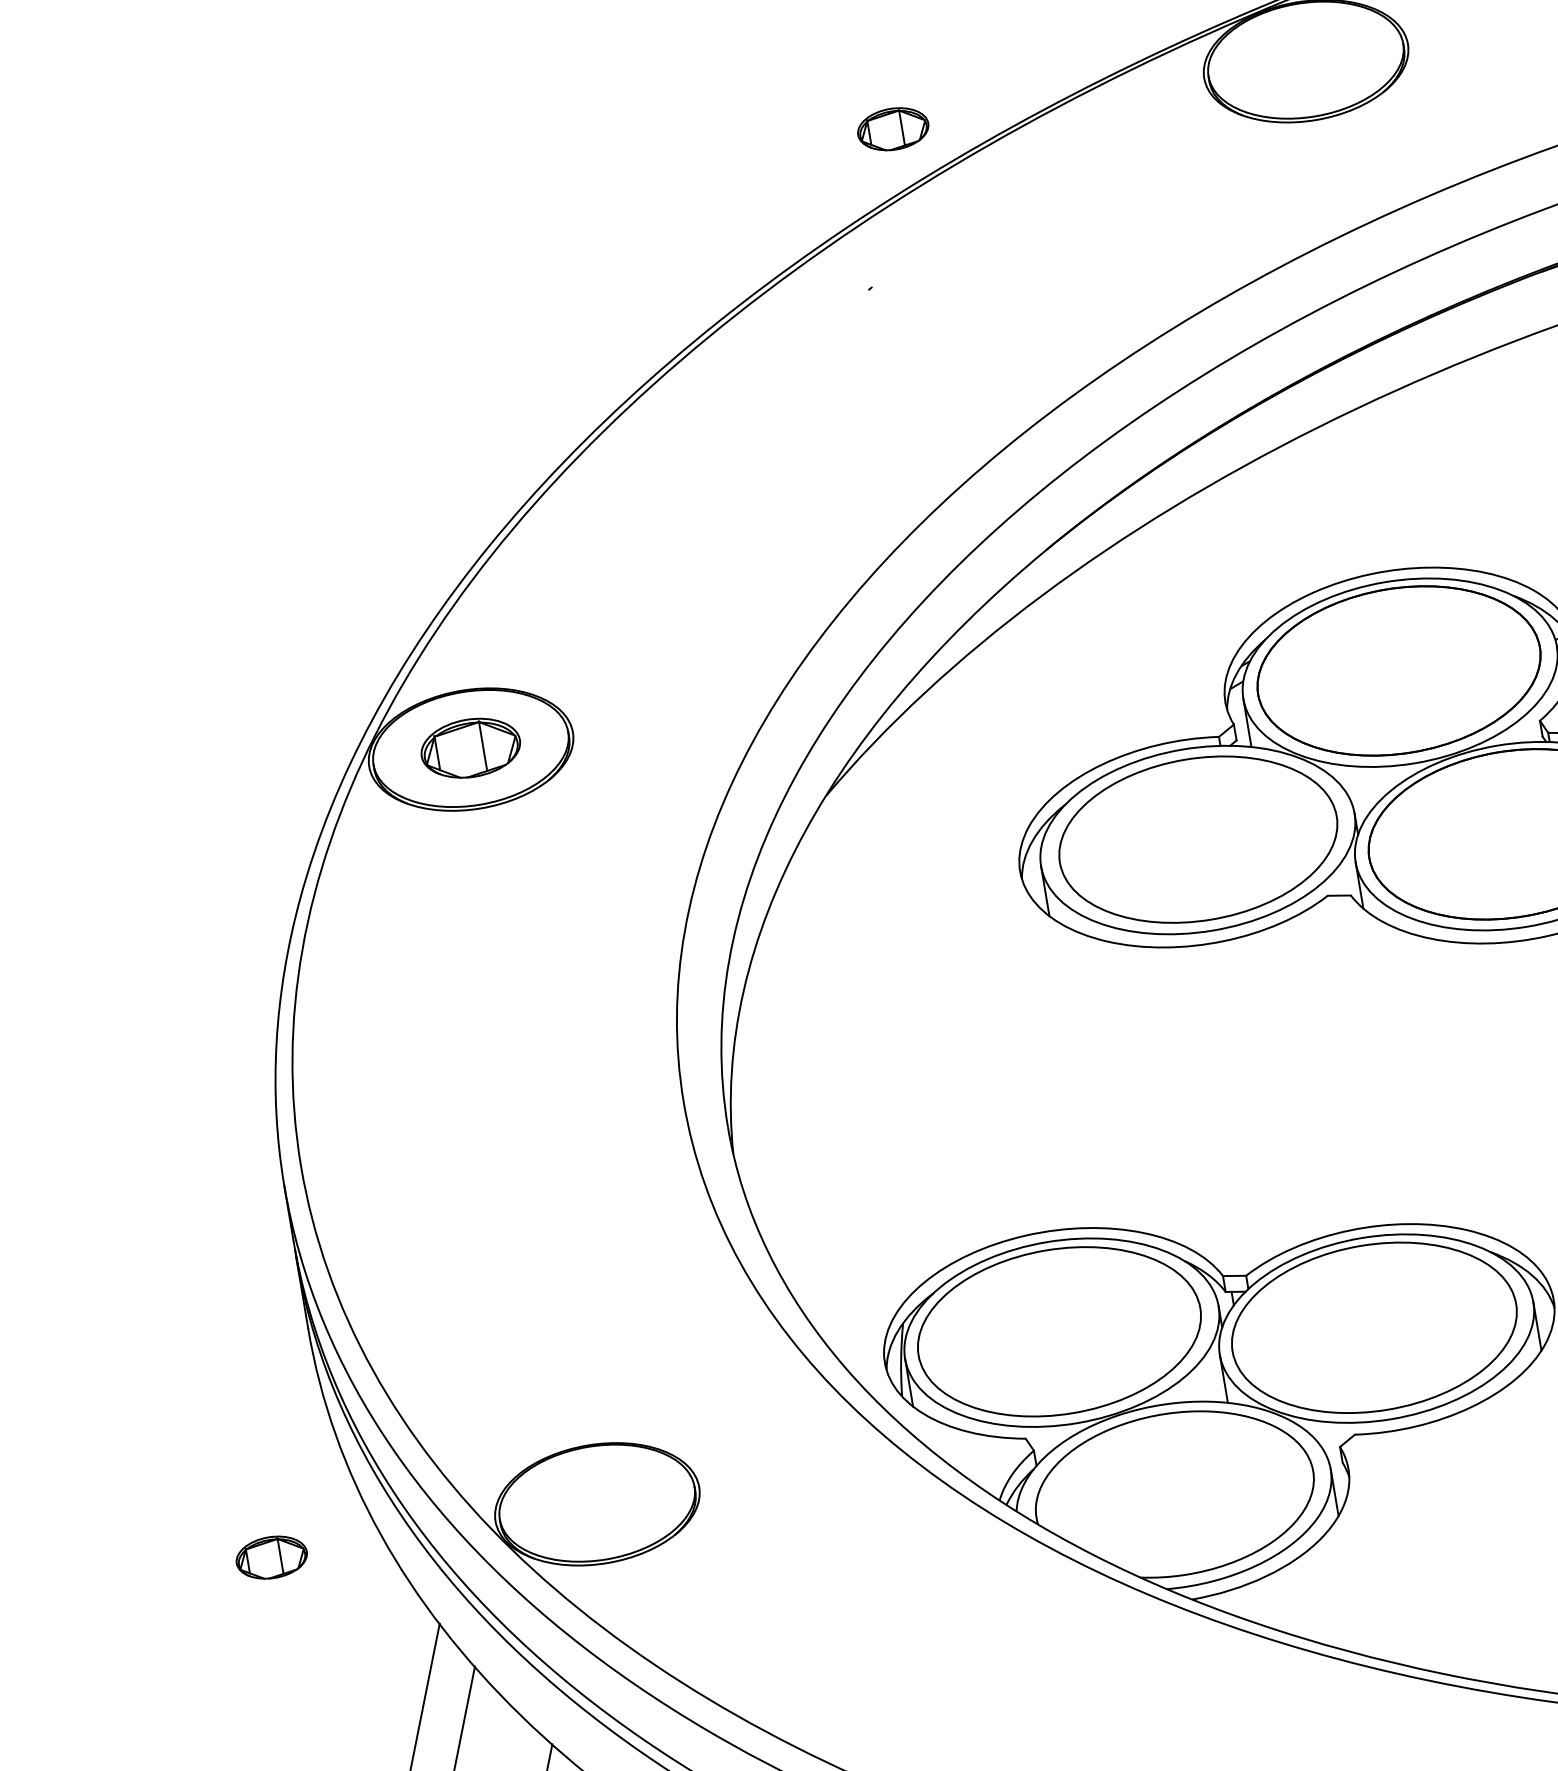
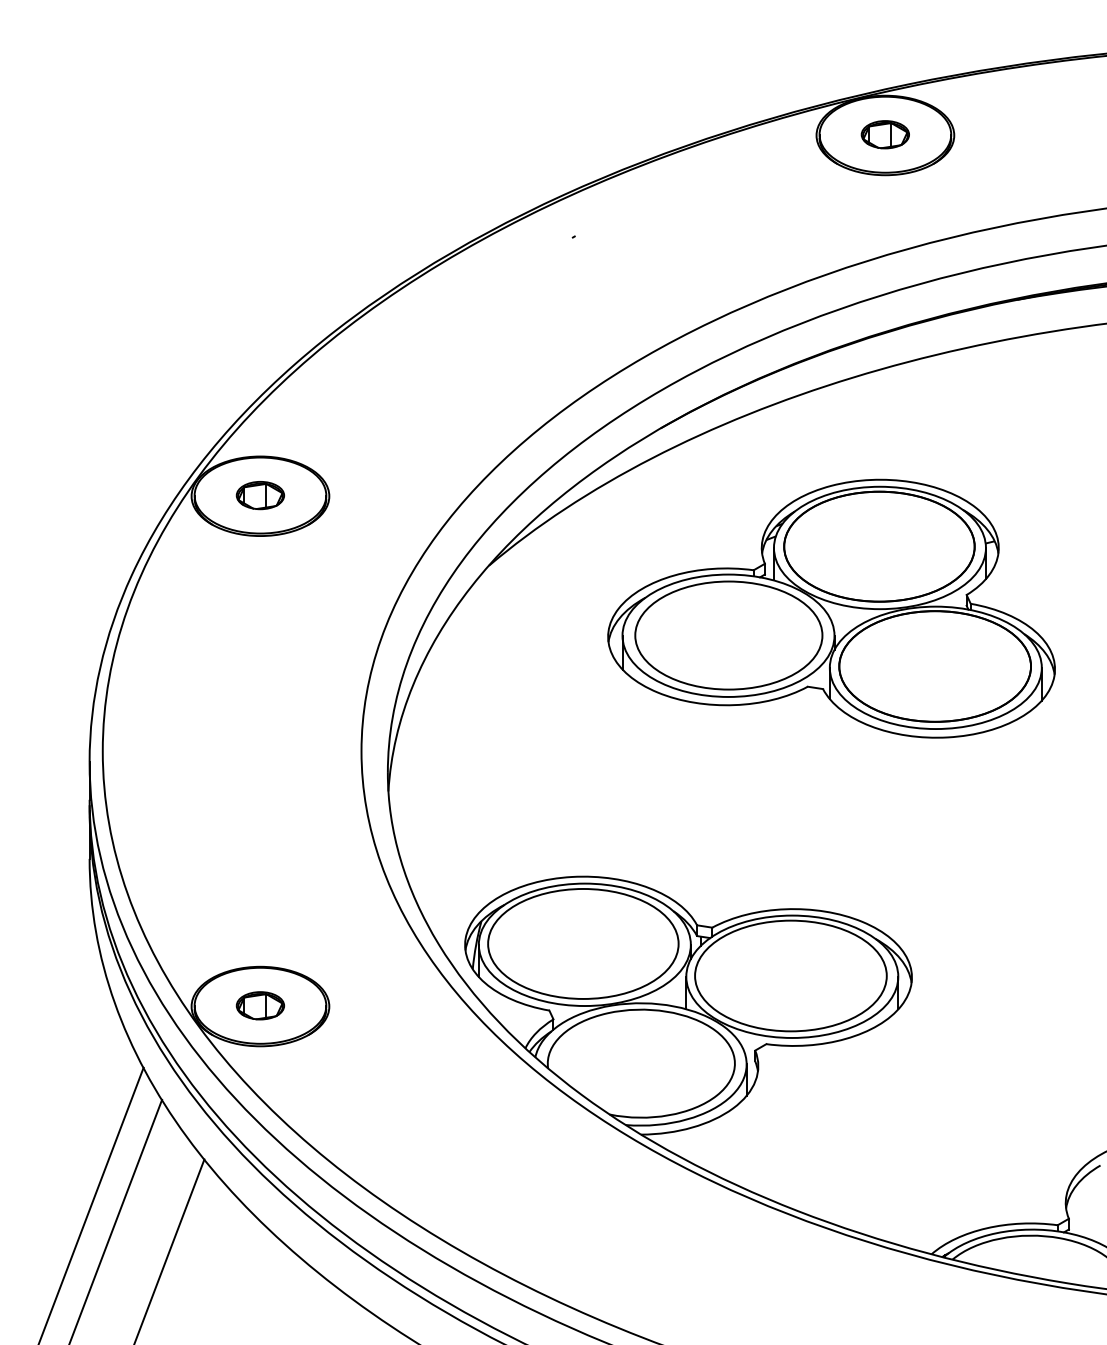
part: (891, 129) -> (884, 134), moved
part: (470, 748) -> (260, 495), size x0.71
part: (270, 1557) -> (259, 1005), moved

